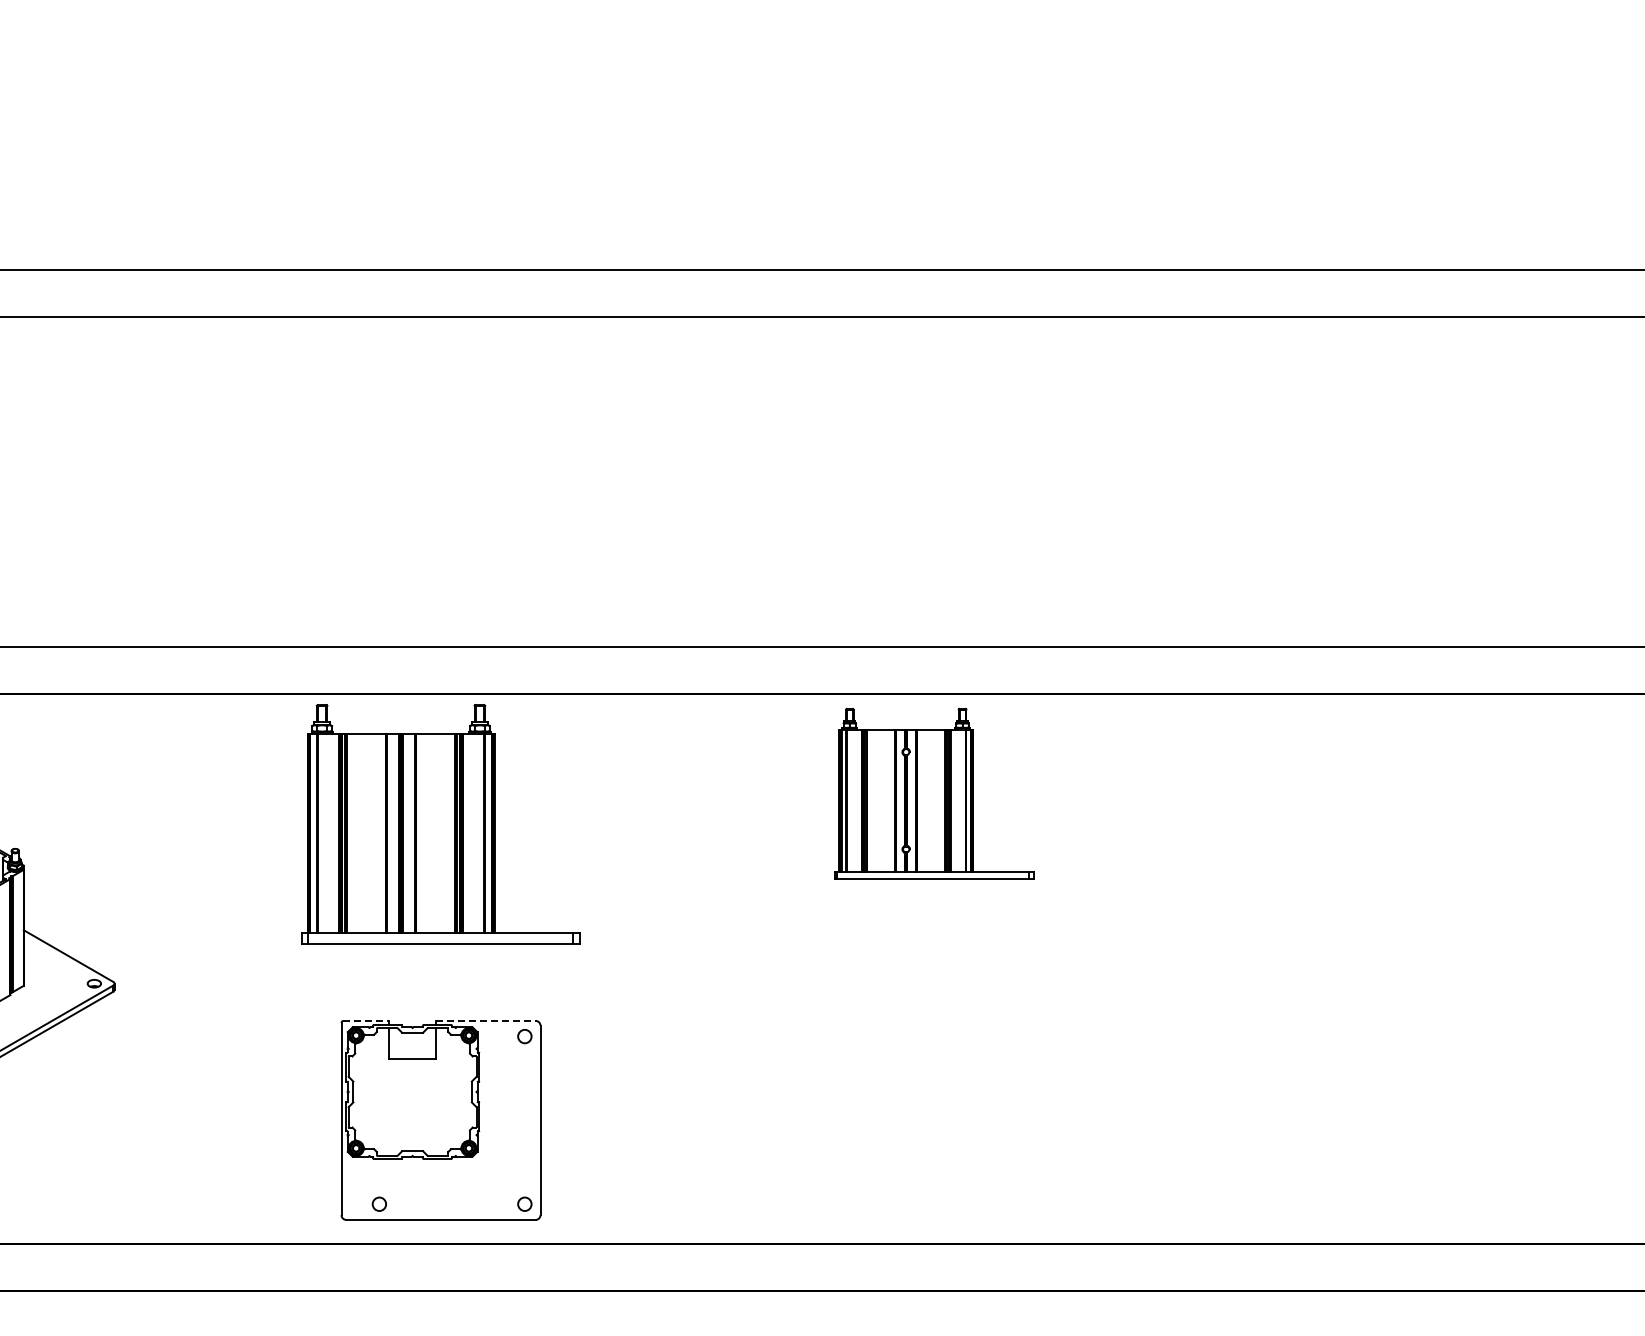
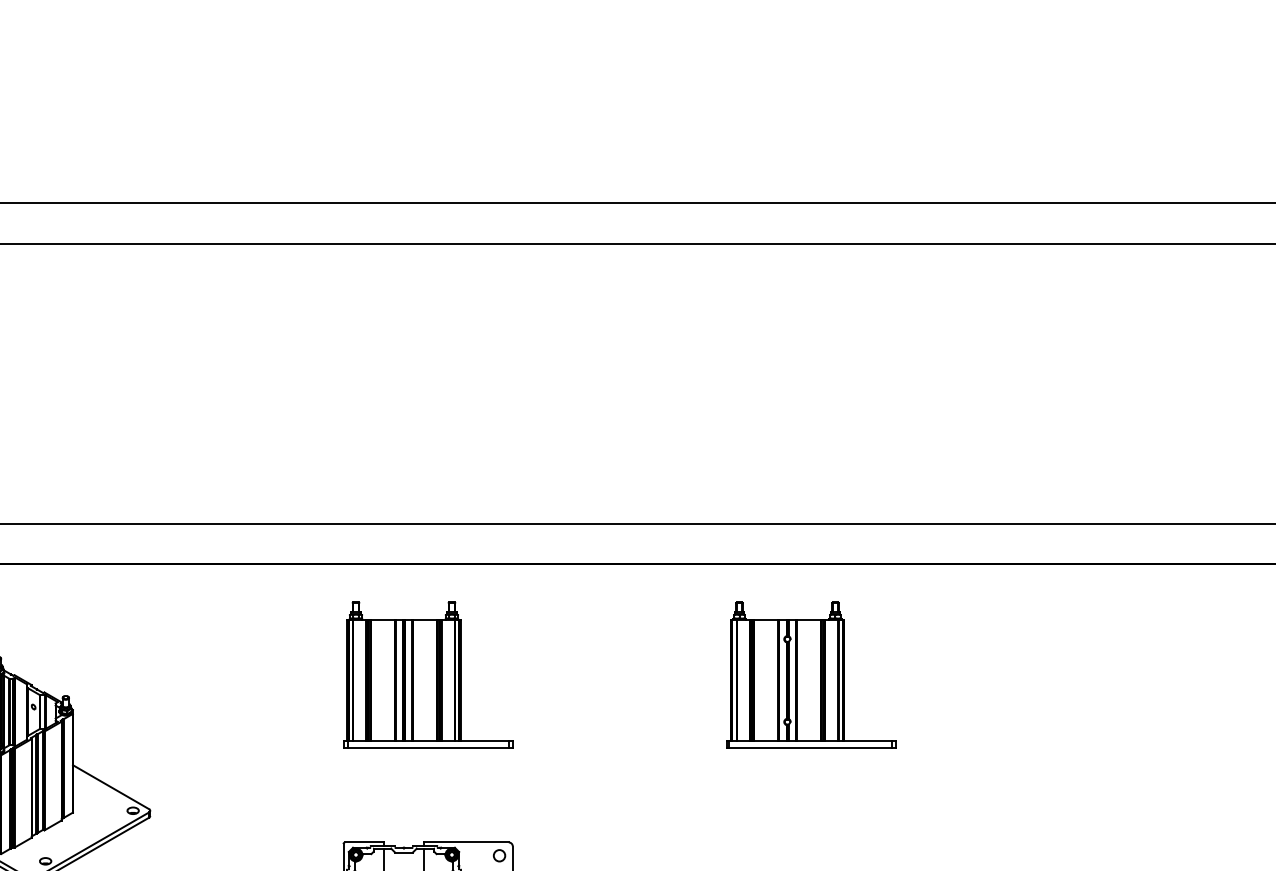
part: (934, 793) -> (811, 674), moved
part: (441, 823) -> (428, 674), size x0.71
line: (366, 1020) -> (364, 842), dashed -> solid
line: (486, 1020) -> (466, 842), dashed -> solid

